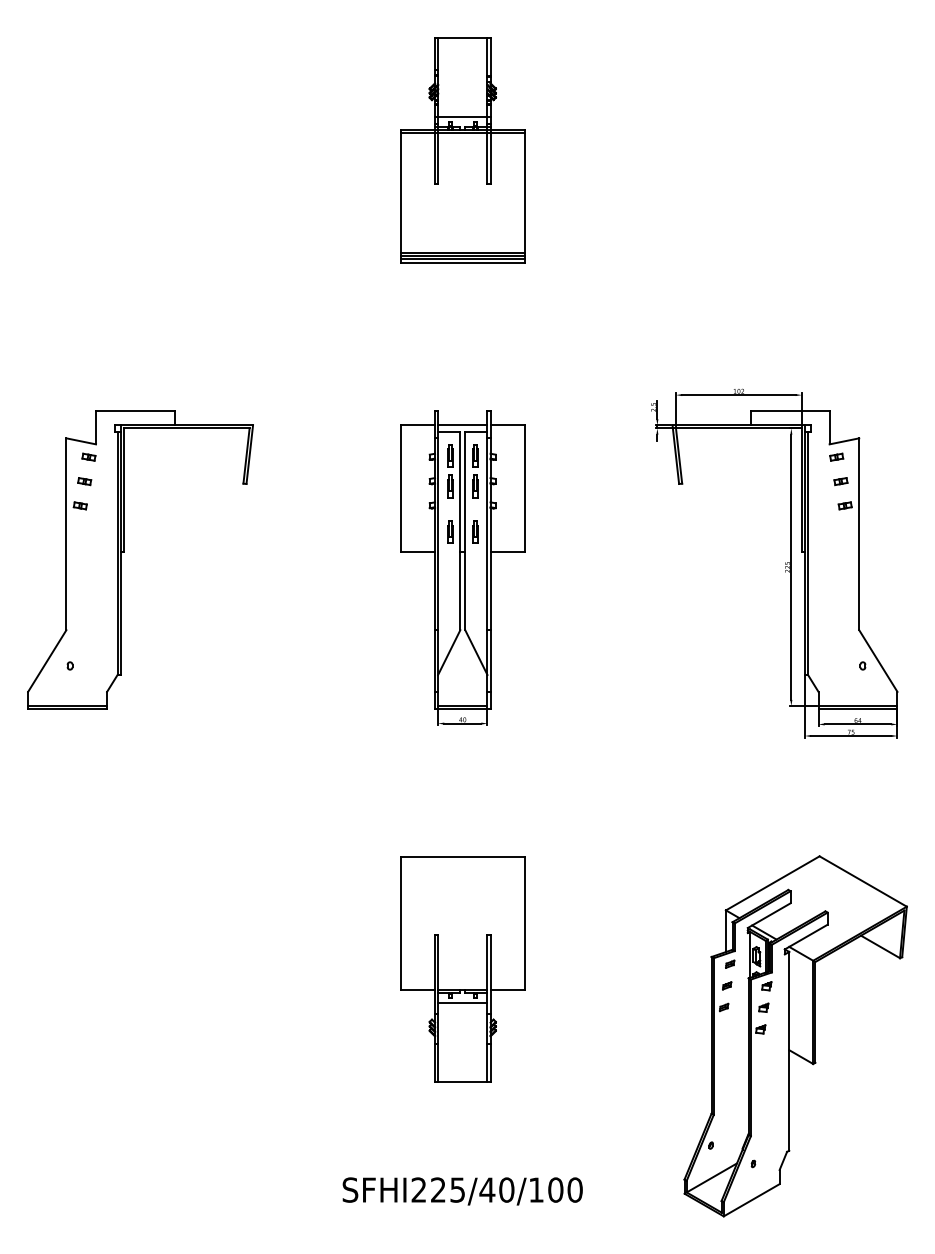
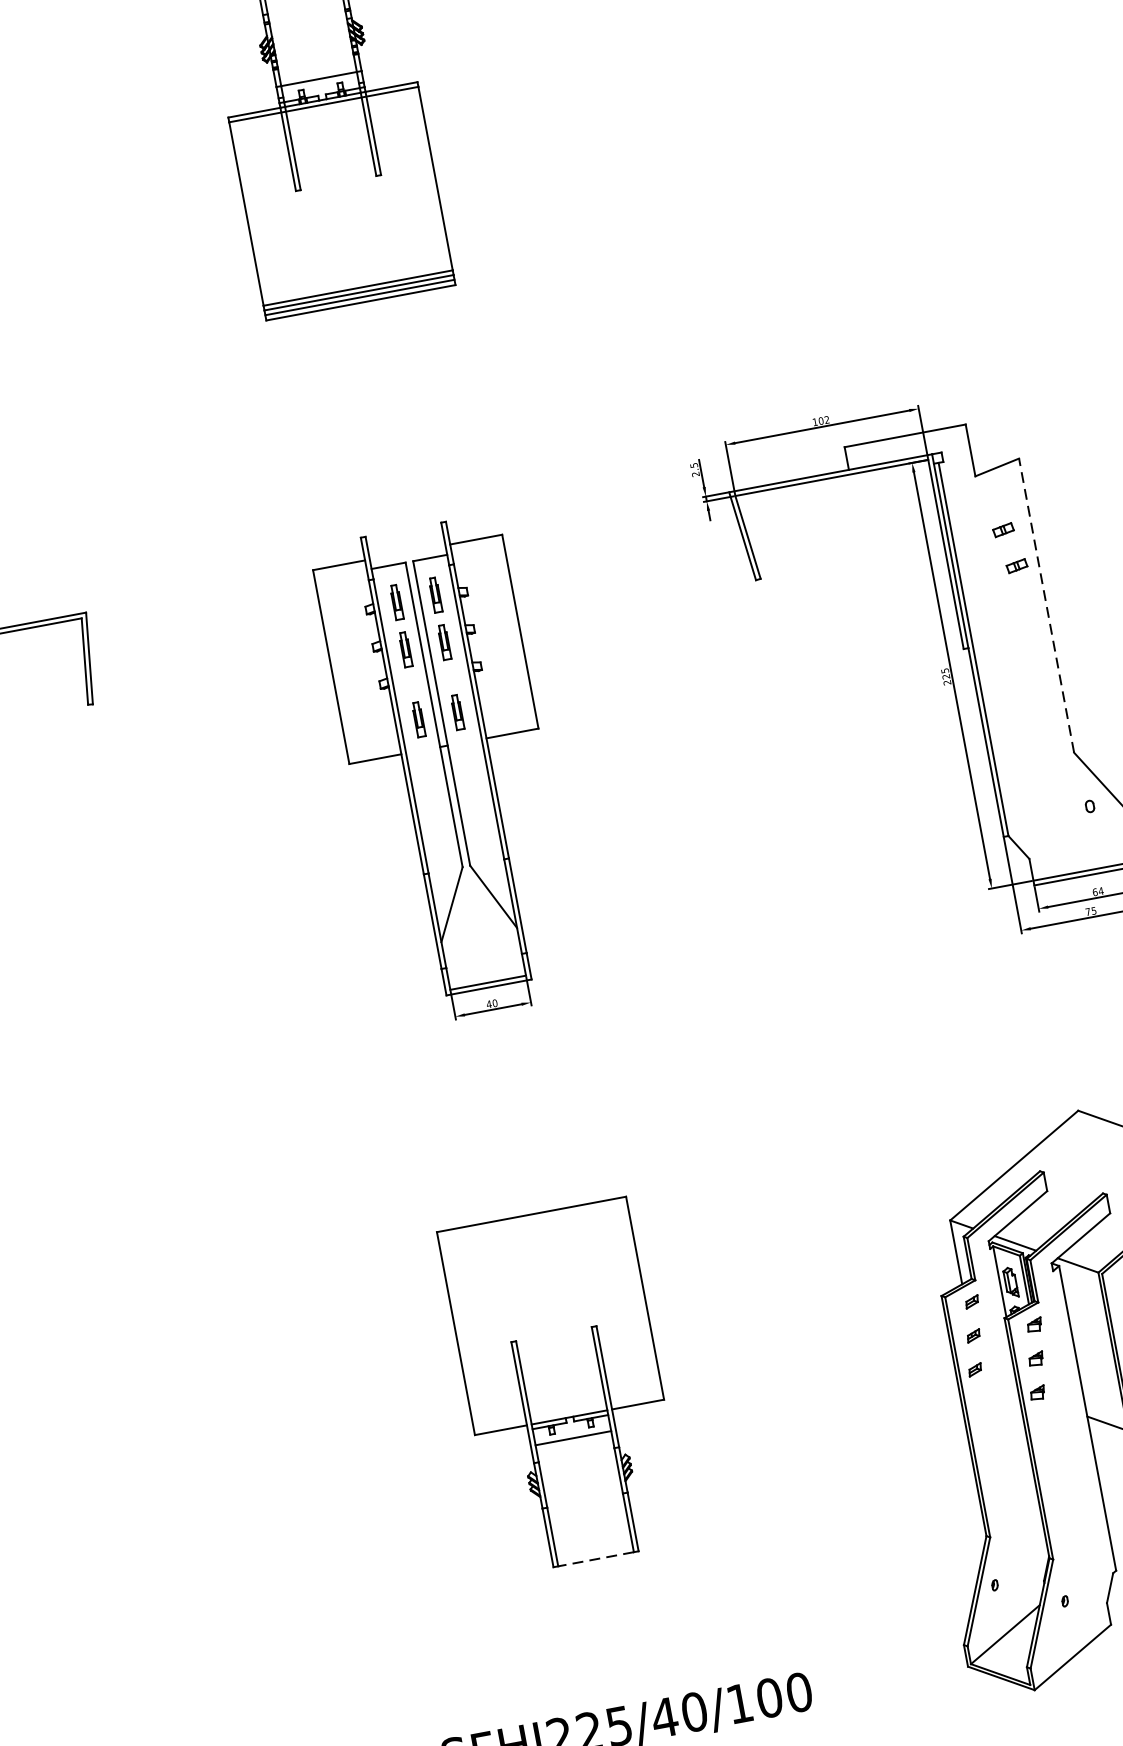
line: (462, 425) -> (407, 552), removed
part: (836, 456) -> (989, 492), removed
line: (859, 534) -> (1047, 605), solid -> dashed
line: (462, 1082) -> (595, 1559), solid -> dashed

